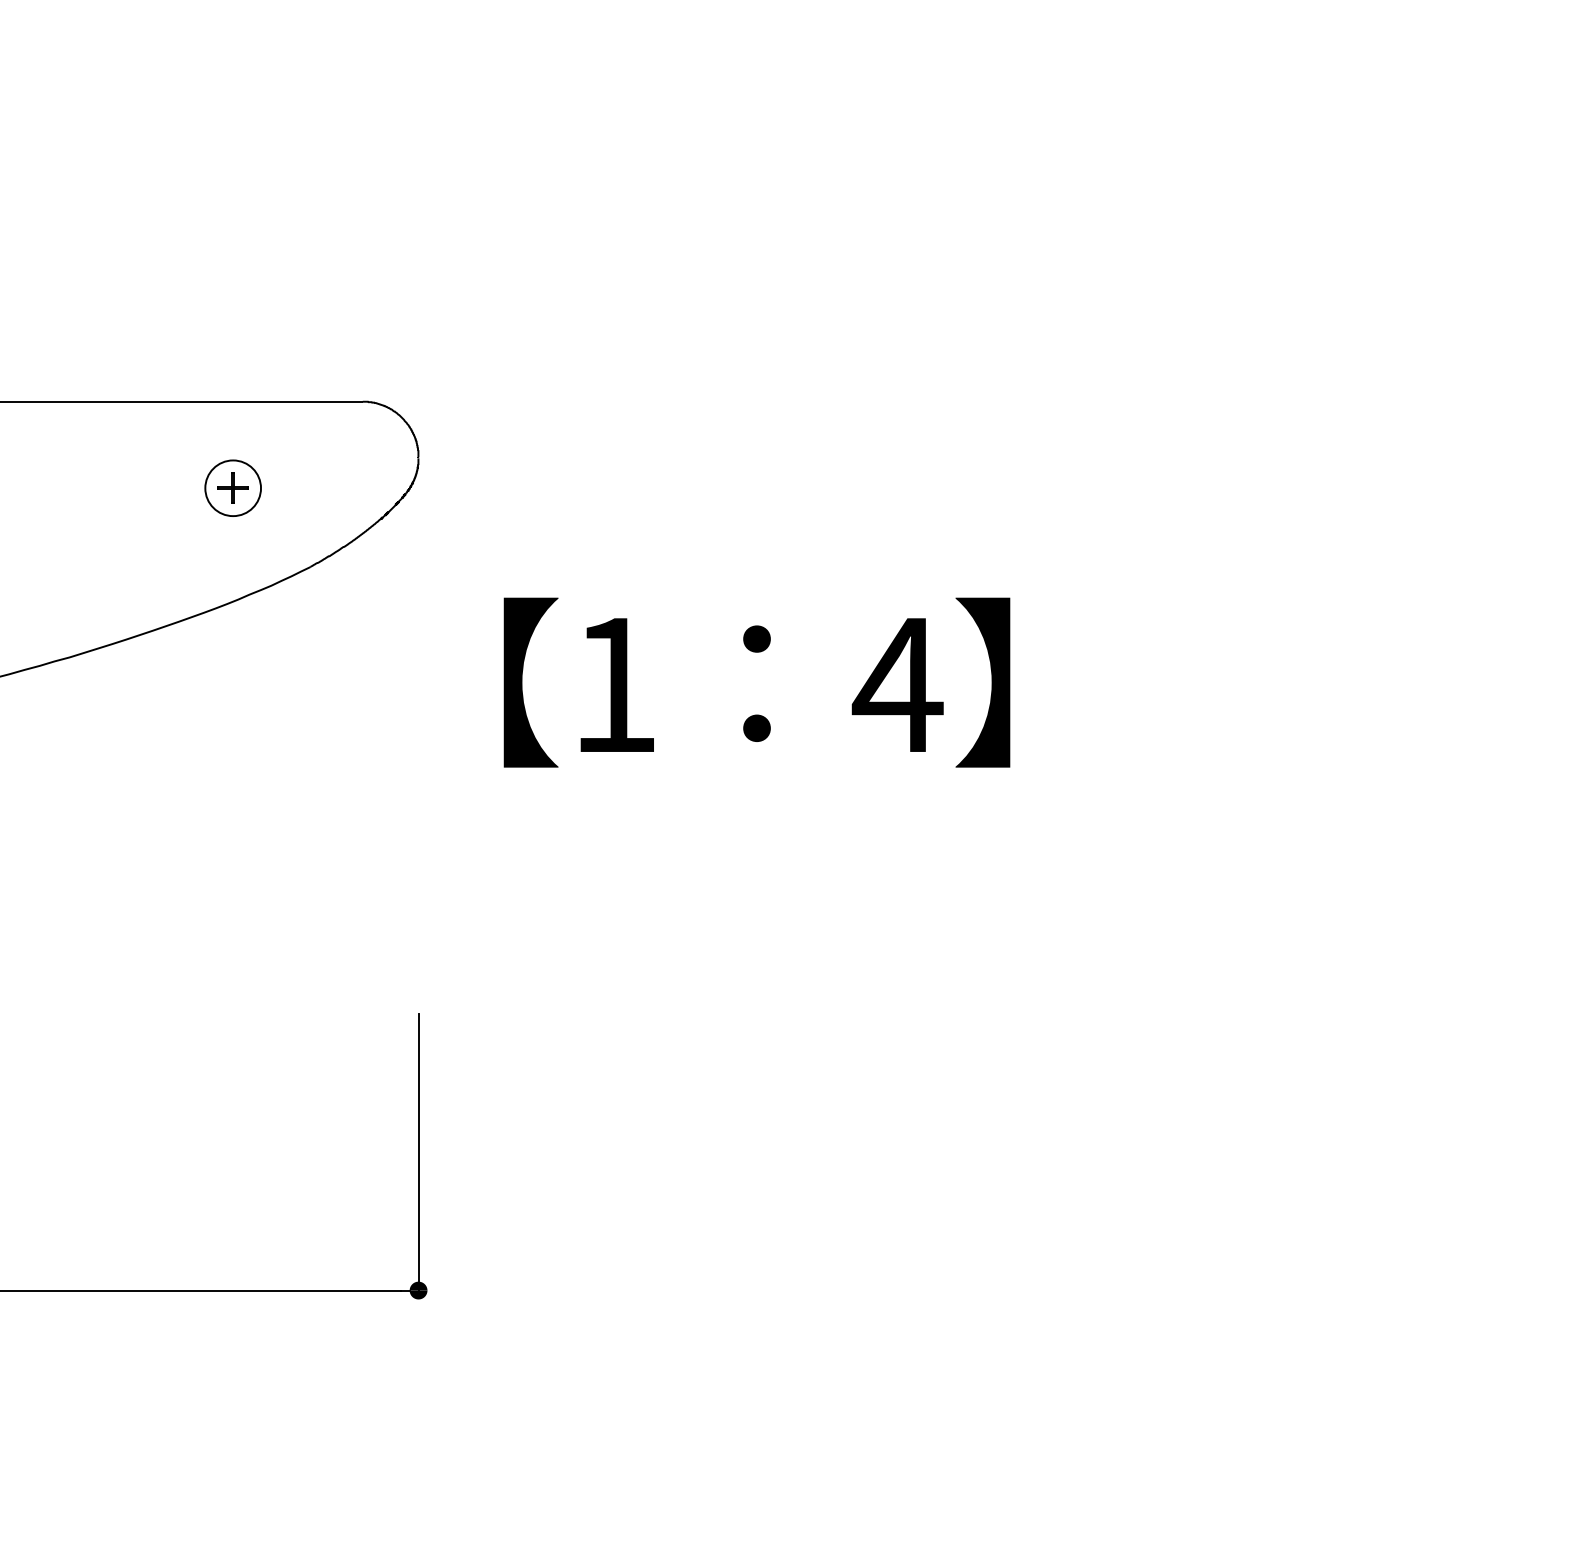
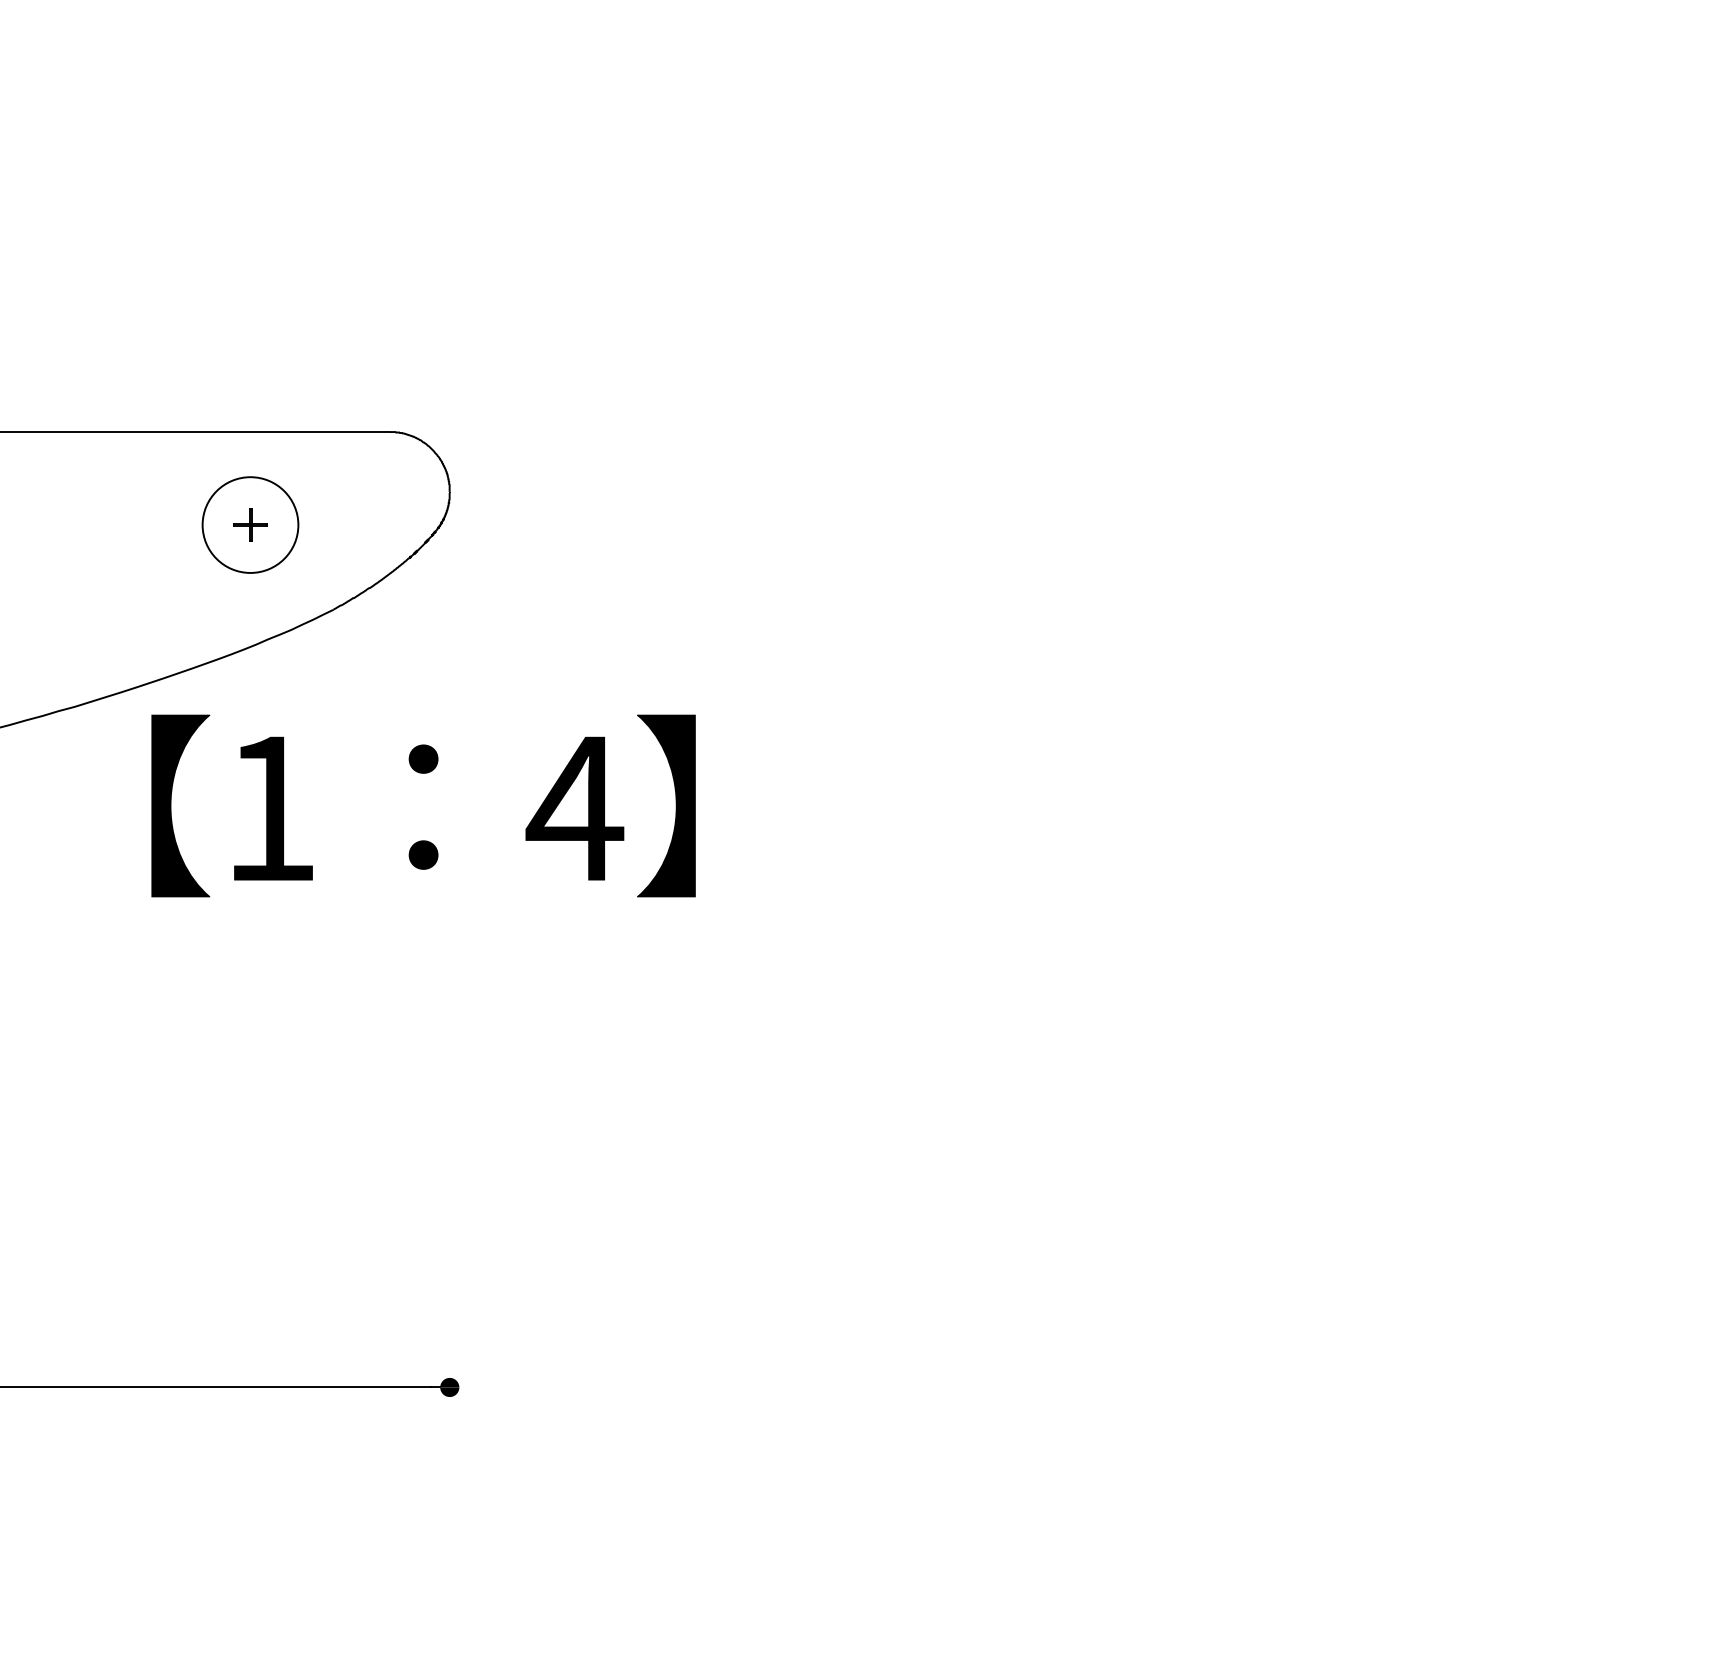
circle: (233, 488) -> (250, 525), size x1.6
text: (756, 682) -> (423, 805), moved
line: (418, 1151) -> (449, 1238), removed

